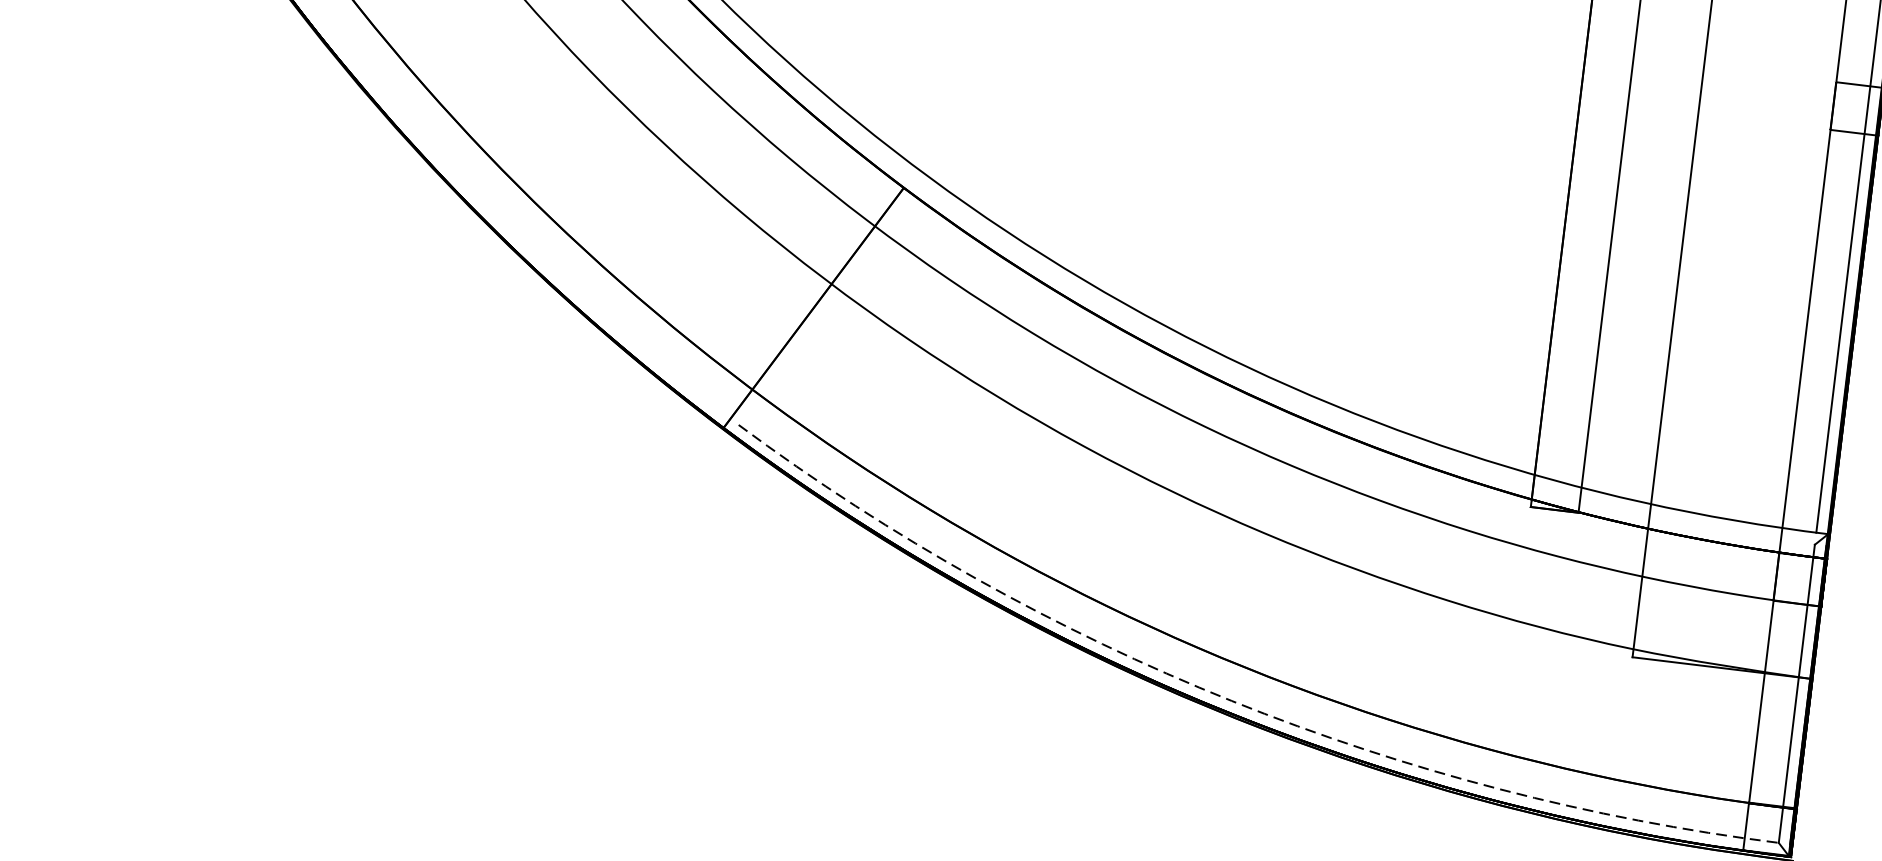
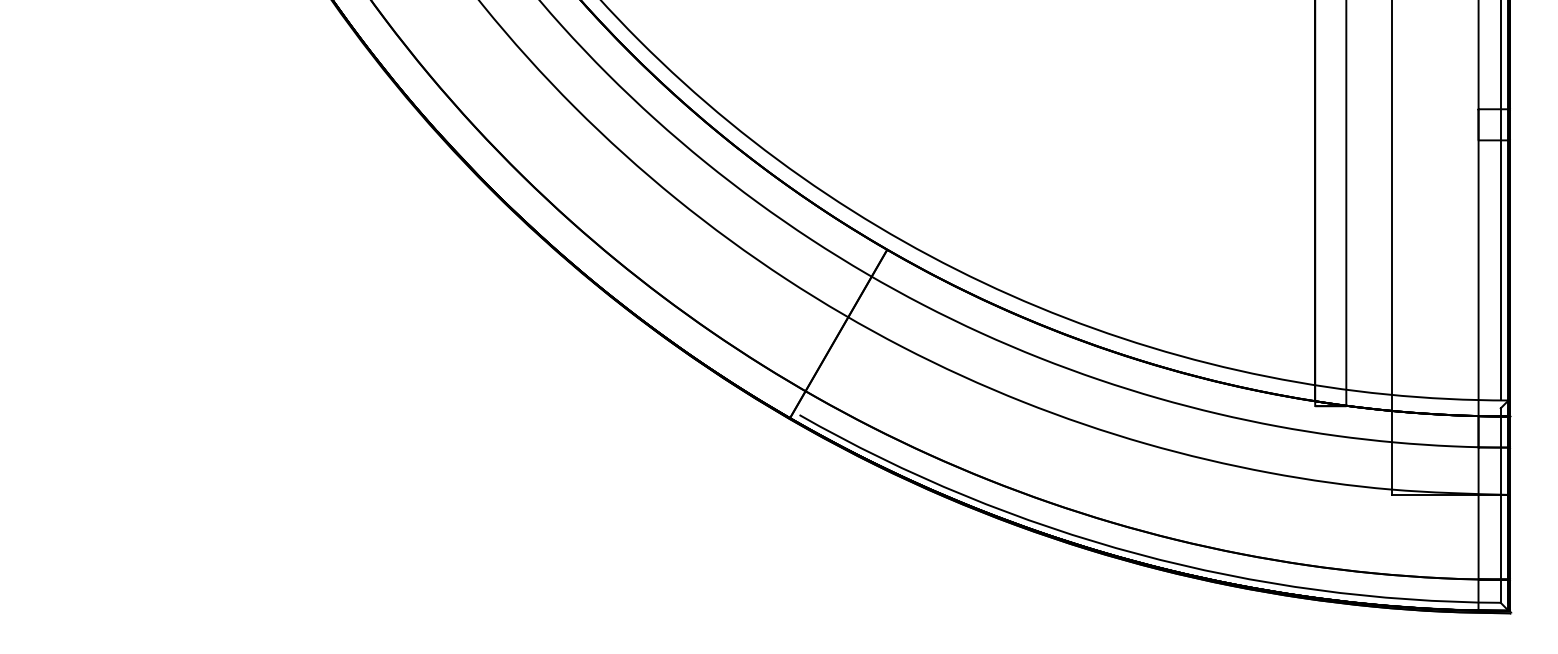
arc: (1232, 701) -> (1138, 554), dashed -> solid

